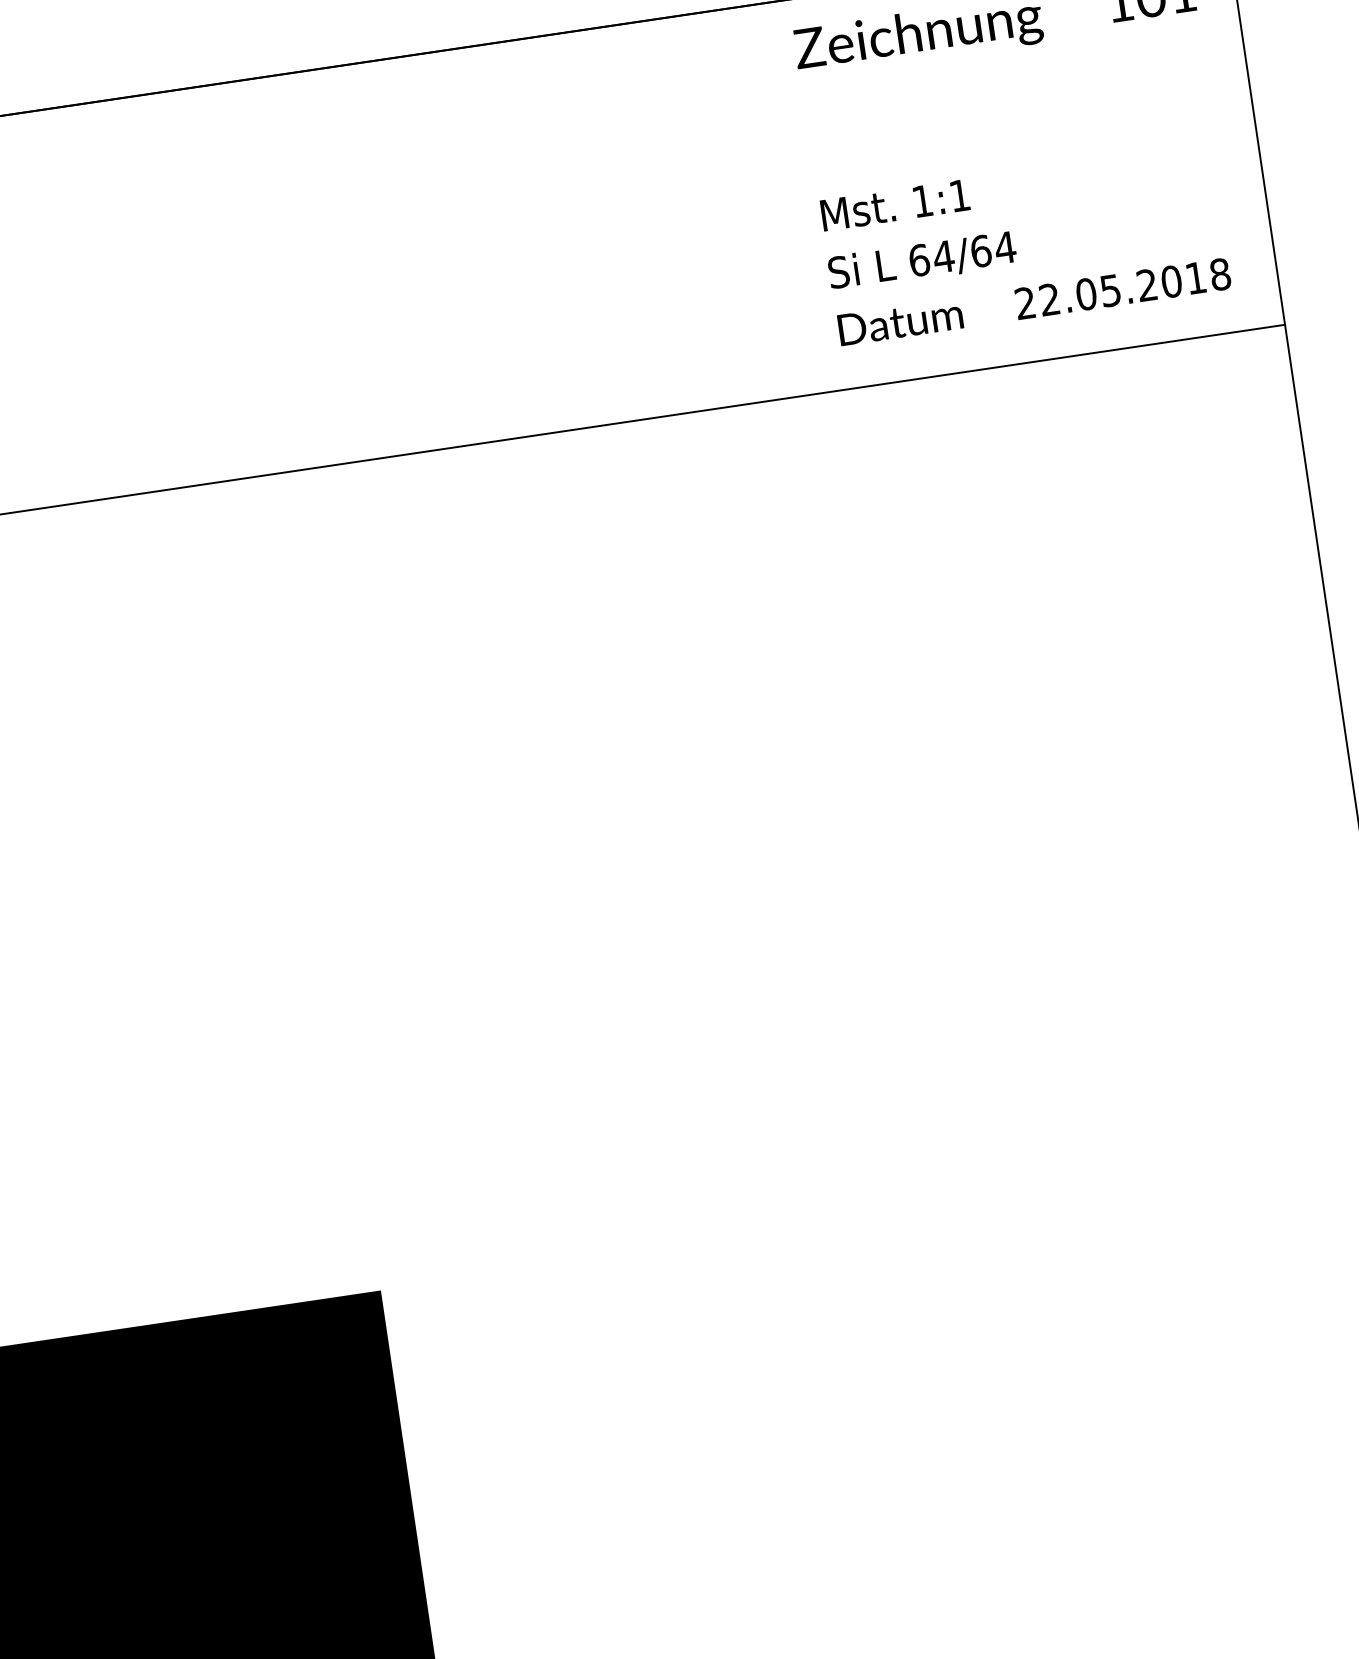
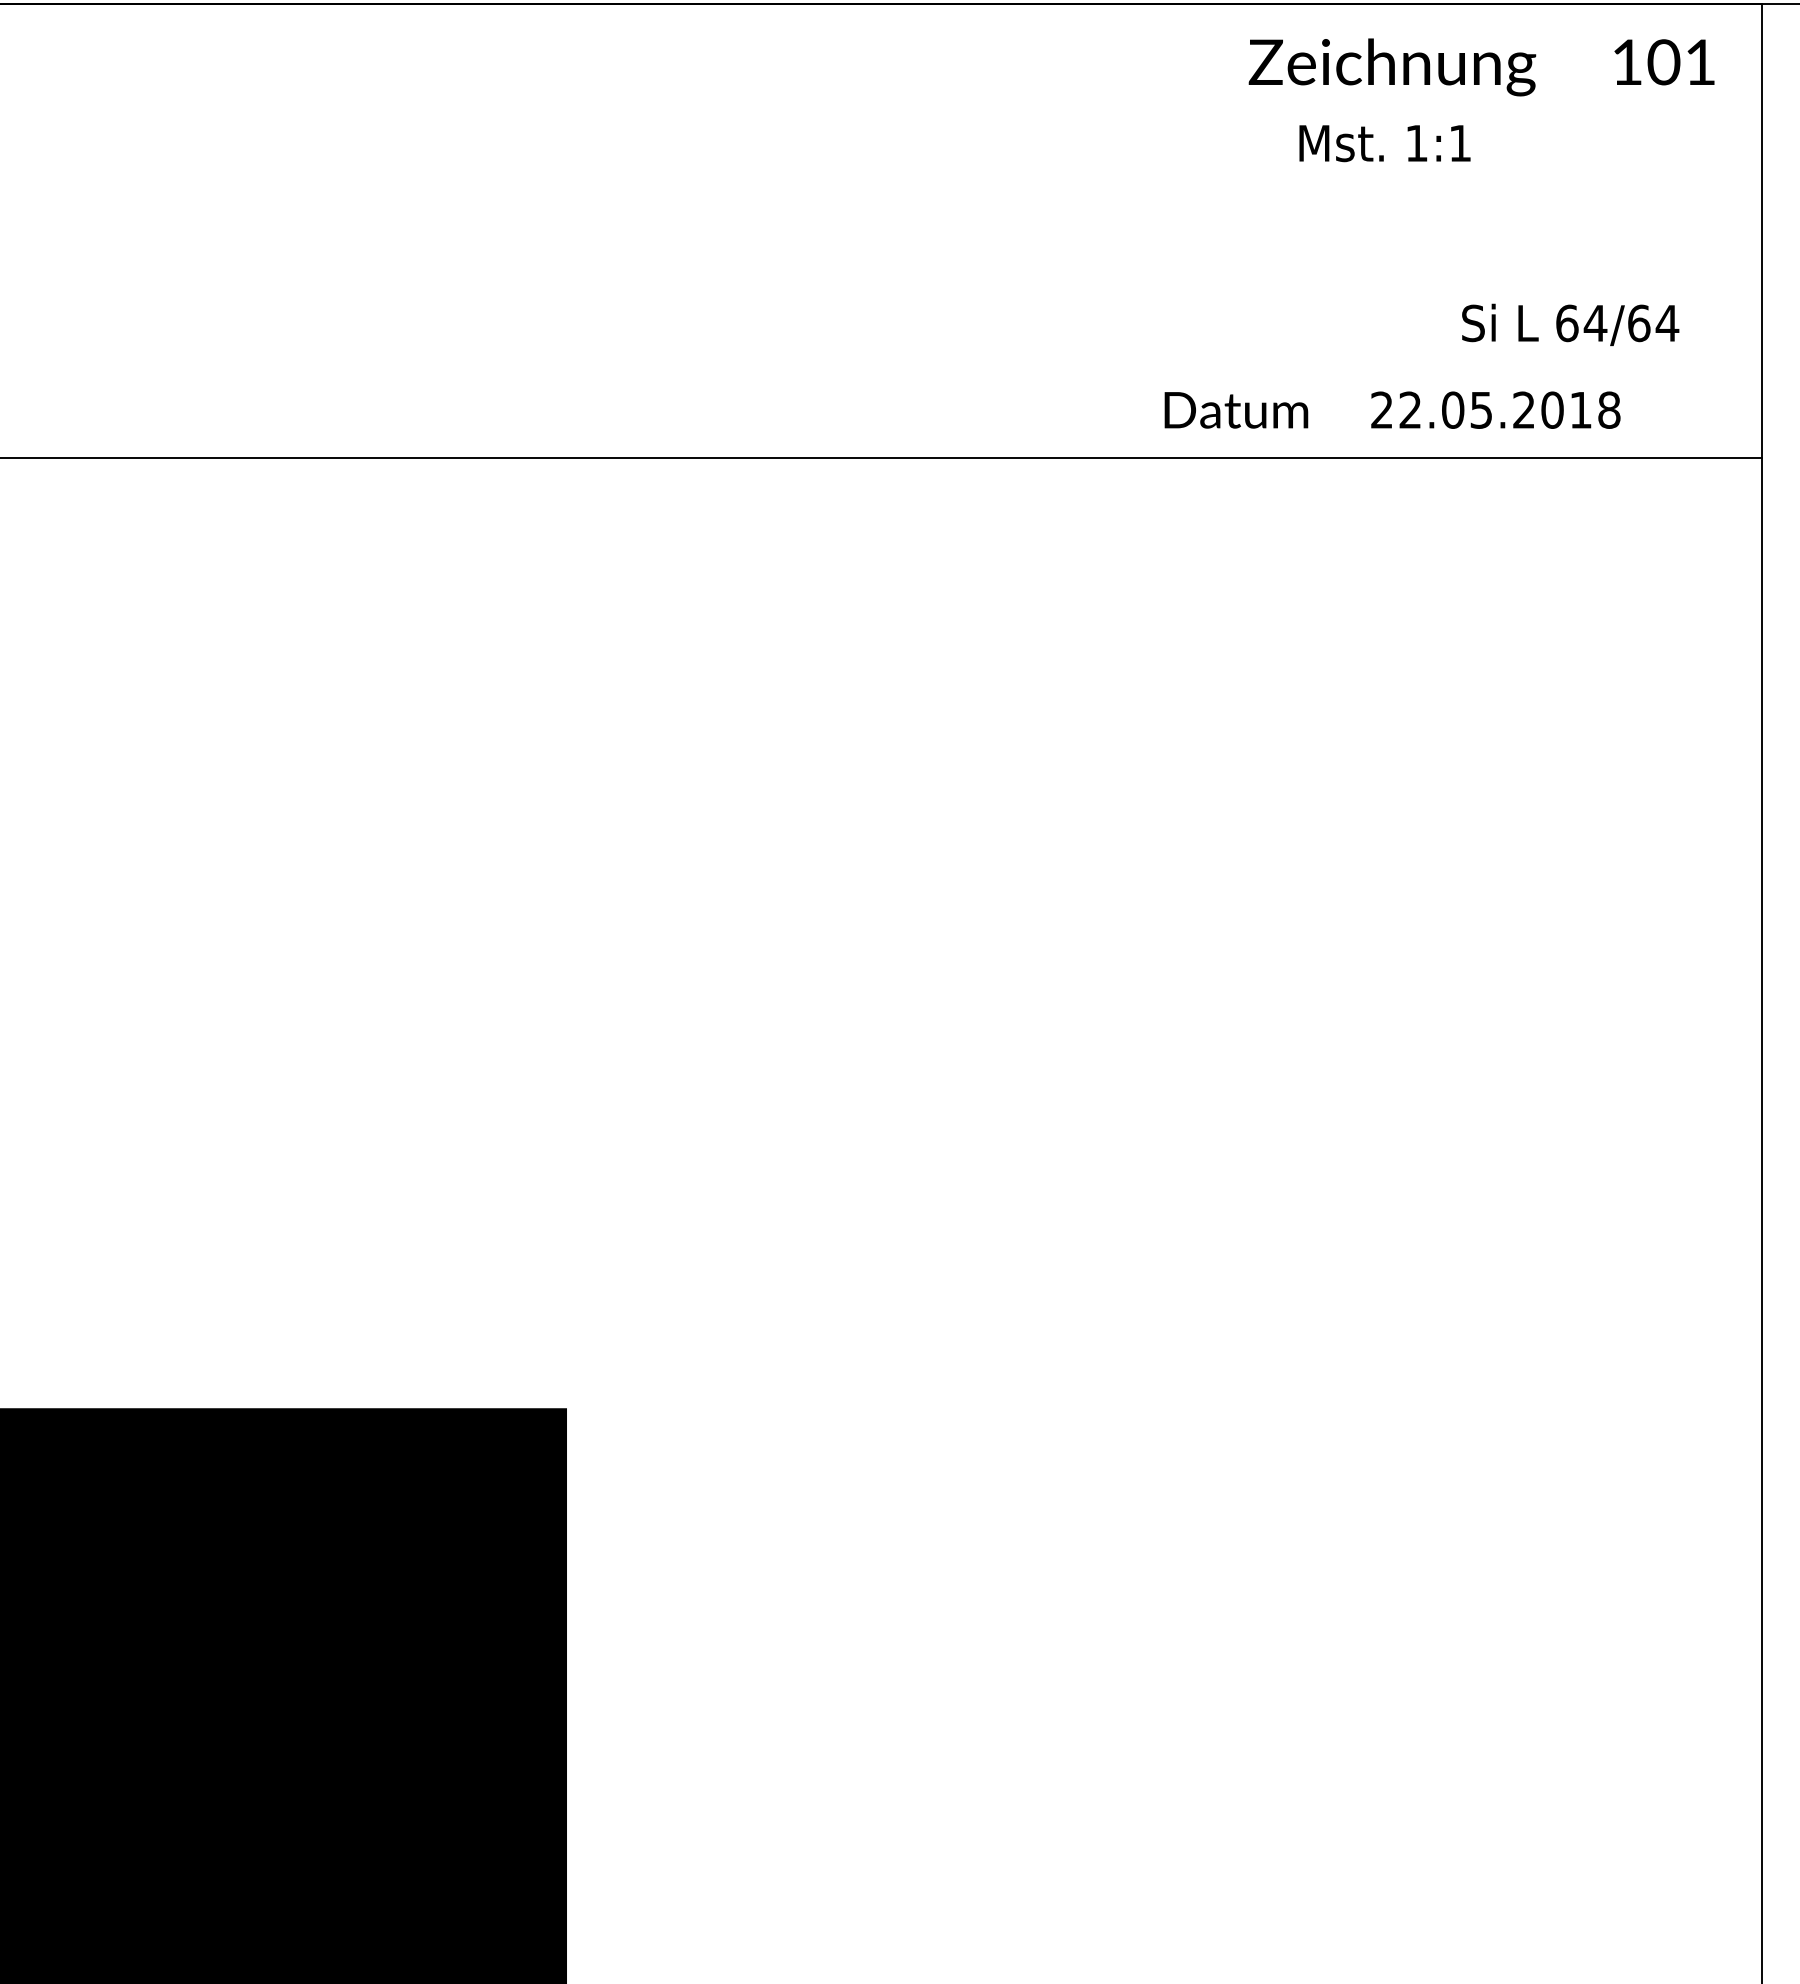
text: (894, 205) -> (1384, 143), moved
text: (922, 260) -> (1570, 324), moved
text: (1034, 301) -> (1392, 409), moved

